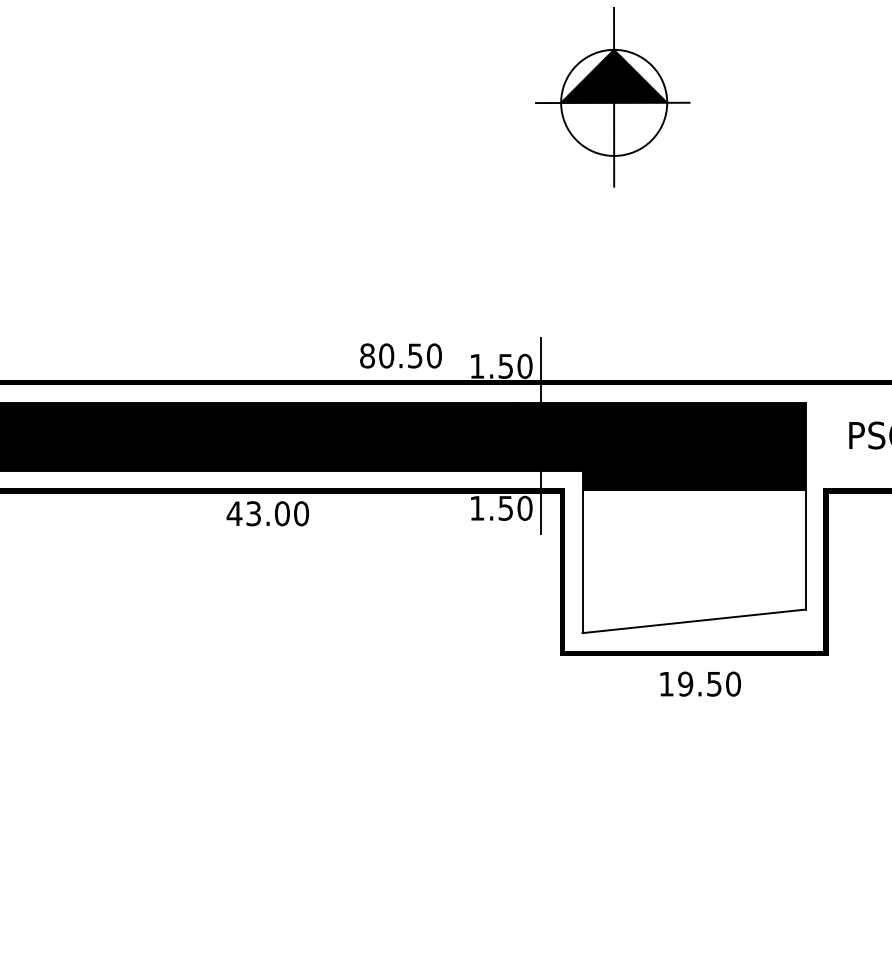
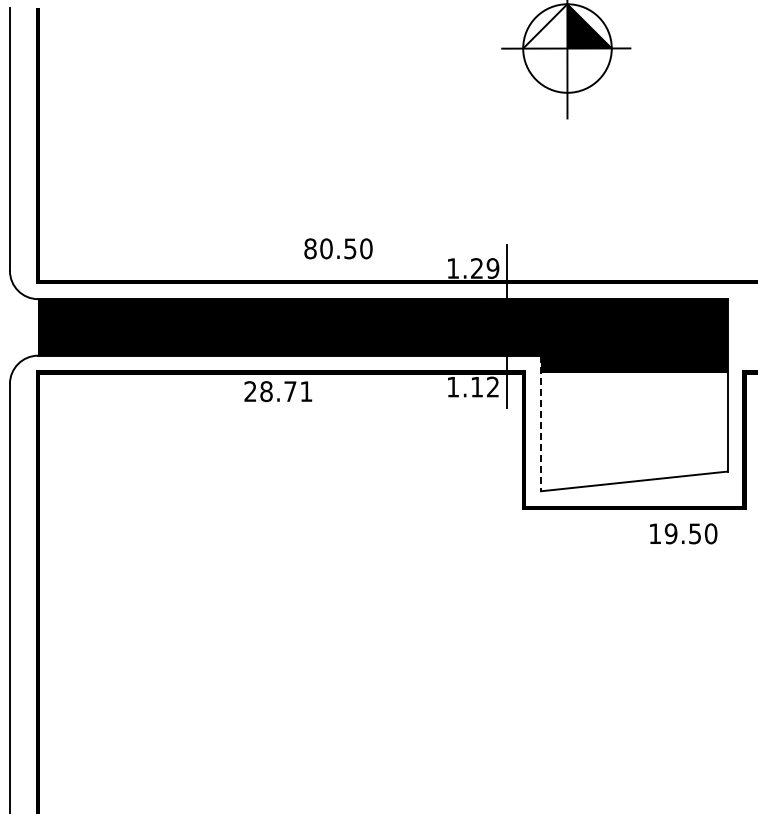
fill: (587, 76) -> (545, 26), removed
text: (401, 355) -> (338, 248), moved
text: (515, 366) -> (485, 268), 1.50 -> 1.29
text: (515, 507) -> (485, 386), 1.50 -> 1.12
text: (266, 513) -> (277, 391), 43.00 -> 28.71
line: (583, 551) -> (541, 423), solid -> dashed
text: (700, 683) -> (683, 533), moved

